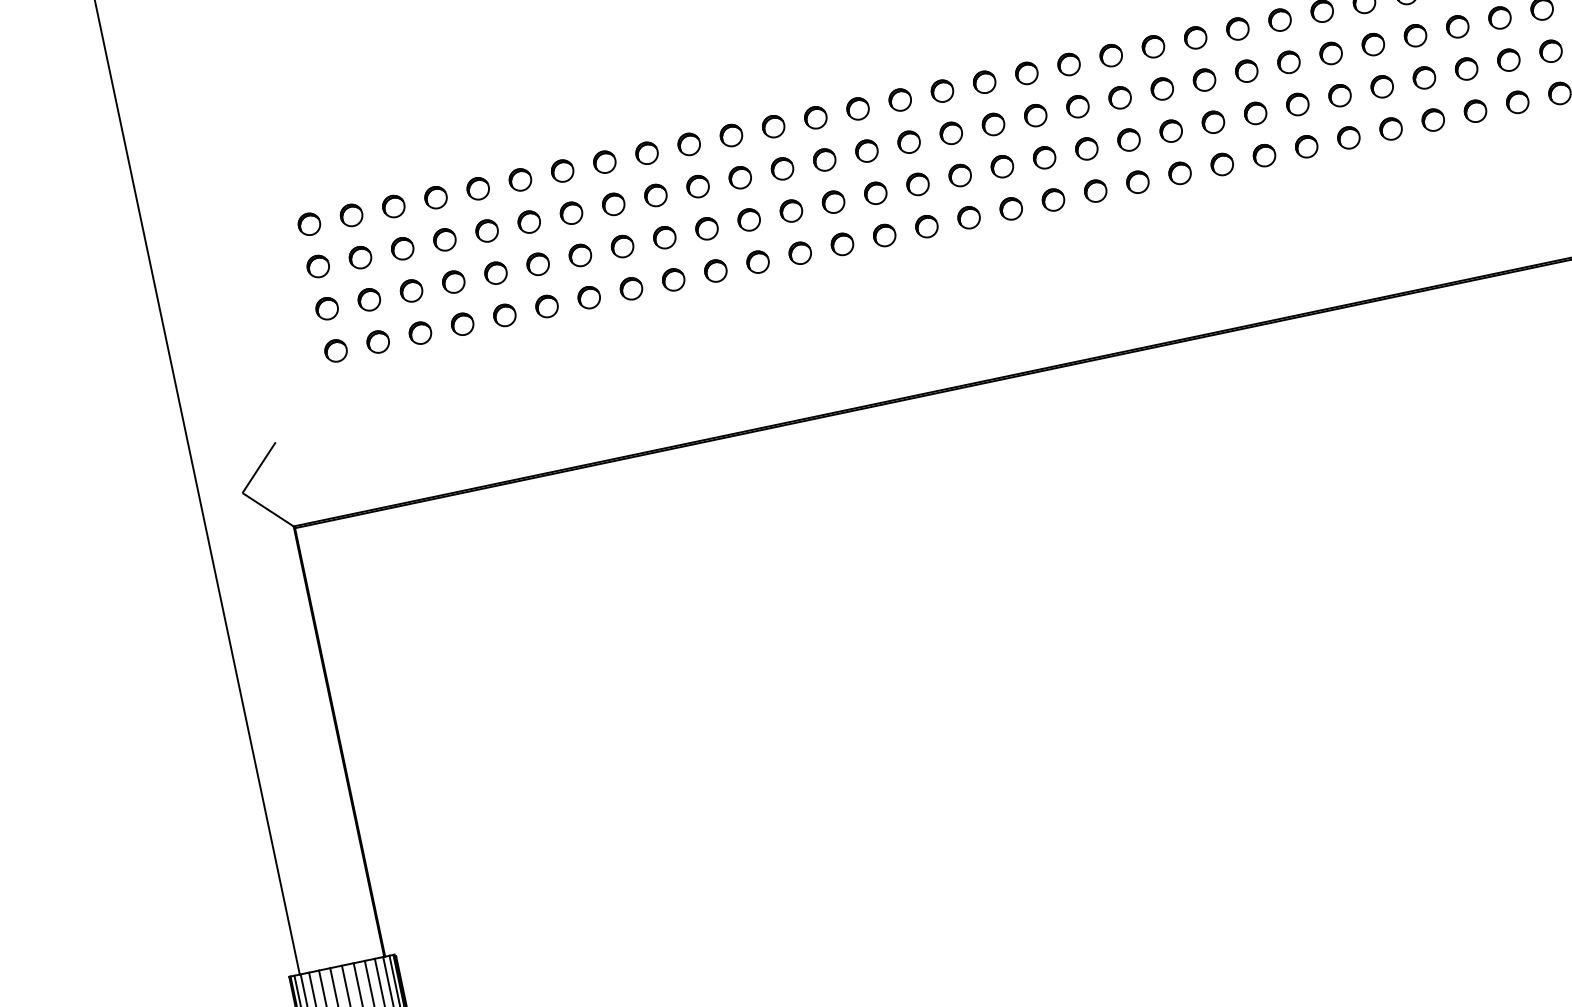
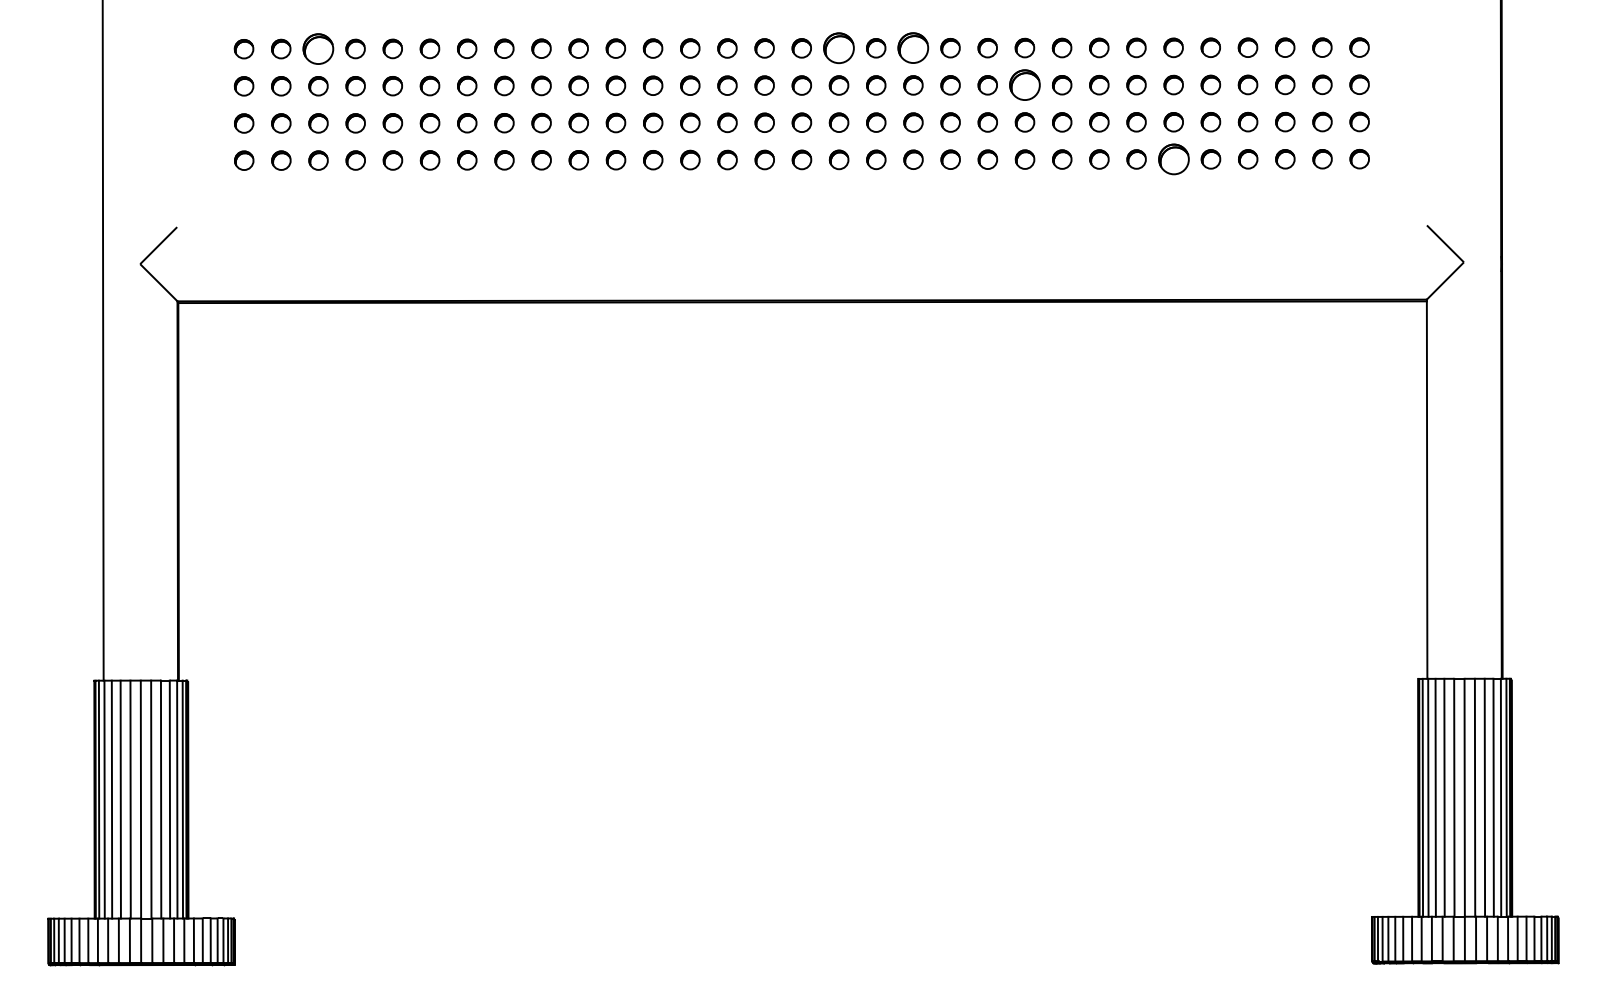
circle: (1069, 64) -> (913, 48), size x1.6
part: (1204, 80) -> (1024, 85), size x1.6
part: (984, 82) -> (838, 48), size x1.6
part: (1390, 129) -> (1173, 159), size x1.6
part: (393, 205) -> (318, 48), size x1.6

